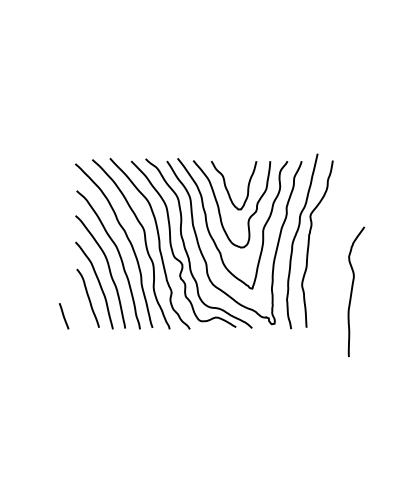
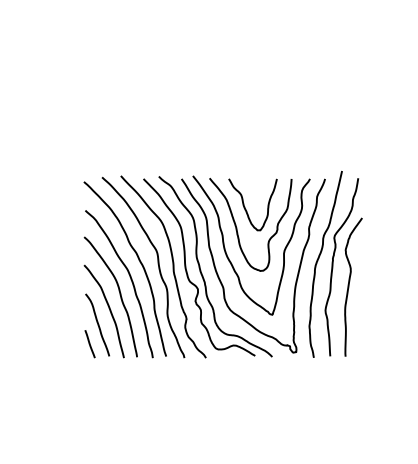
curve: (352, 291) -> (349, 286), moved
line: (63, 316) -> (89, 344), moved

